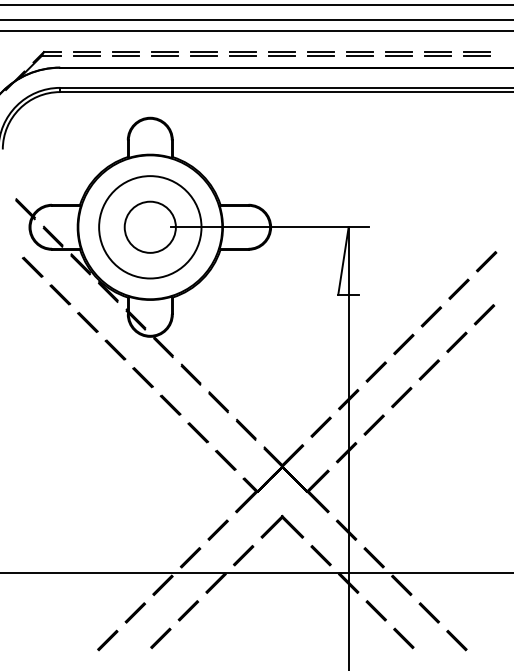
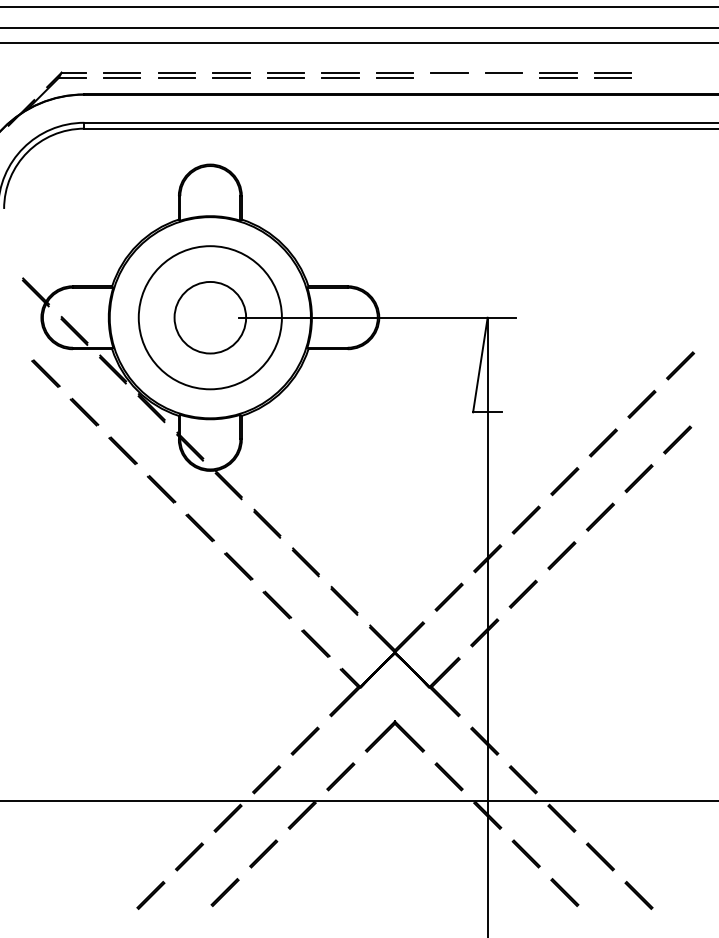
part: (476, 53) -> (666, 74), removed
line: (321, 55) -> (449, 77), removed
line: (360, 55) -> (504, 77), removed

